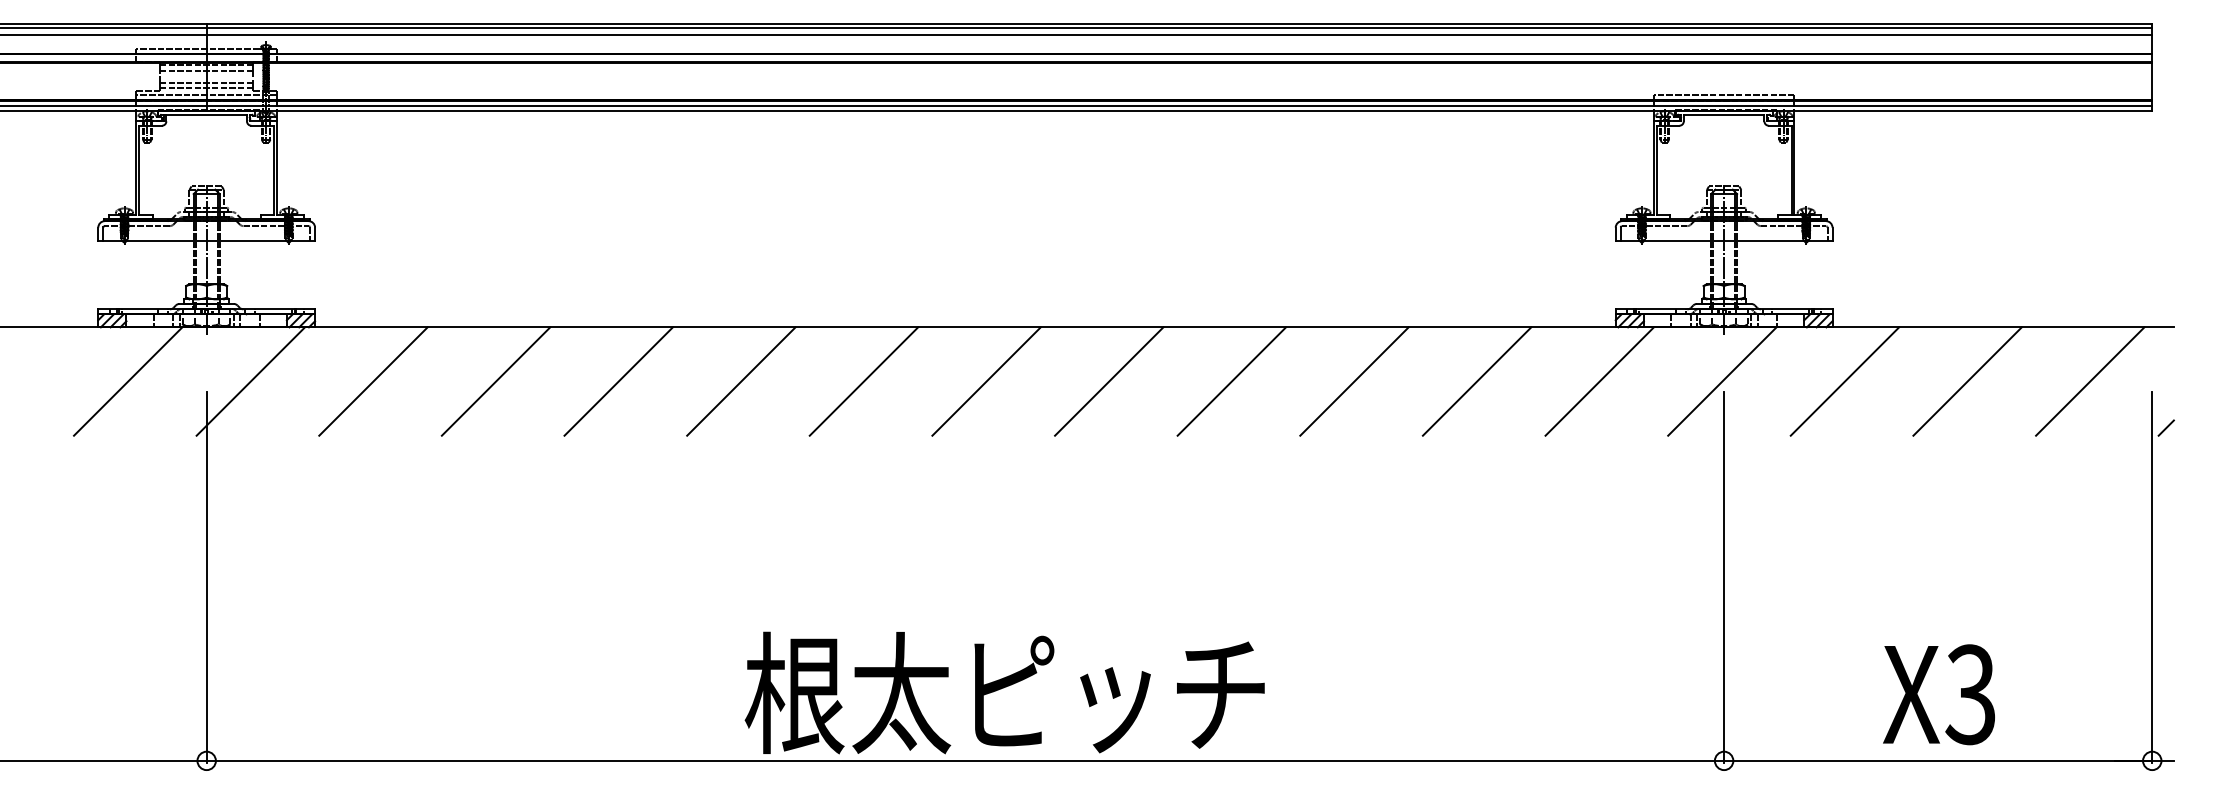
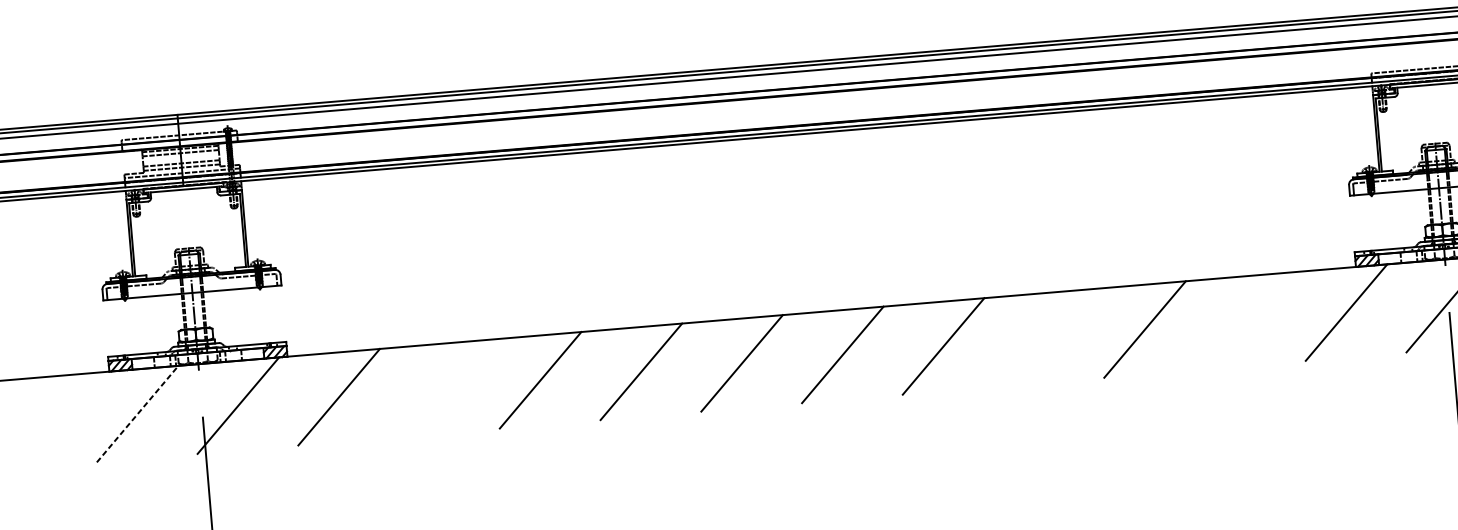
line: (128, 381) -> (137, 414), solid -> dashed
line: (495, 381) -> (439, 388), removed
line: (1231, 381) -> (1044, 337), removed
line: (1476, 381) -> (1245, 321), removed

